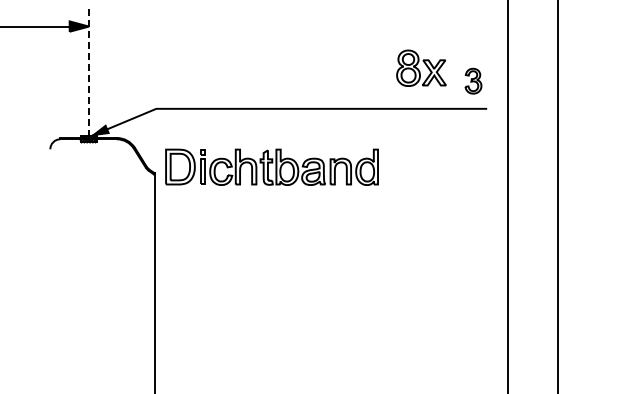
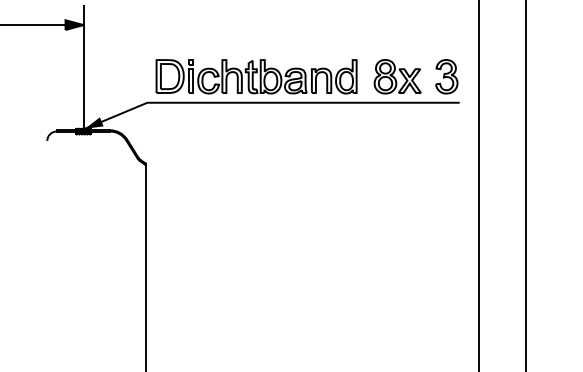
part: (421, 67) -> (397, 76), moved
line: (89, 71) -> (84, 67), dashed -> solid
part: (473, 80) -> (446, 76), size x1.43
part: (271, 166) -> (256, 76), moved

